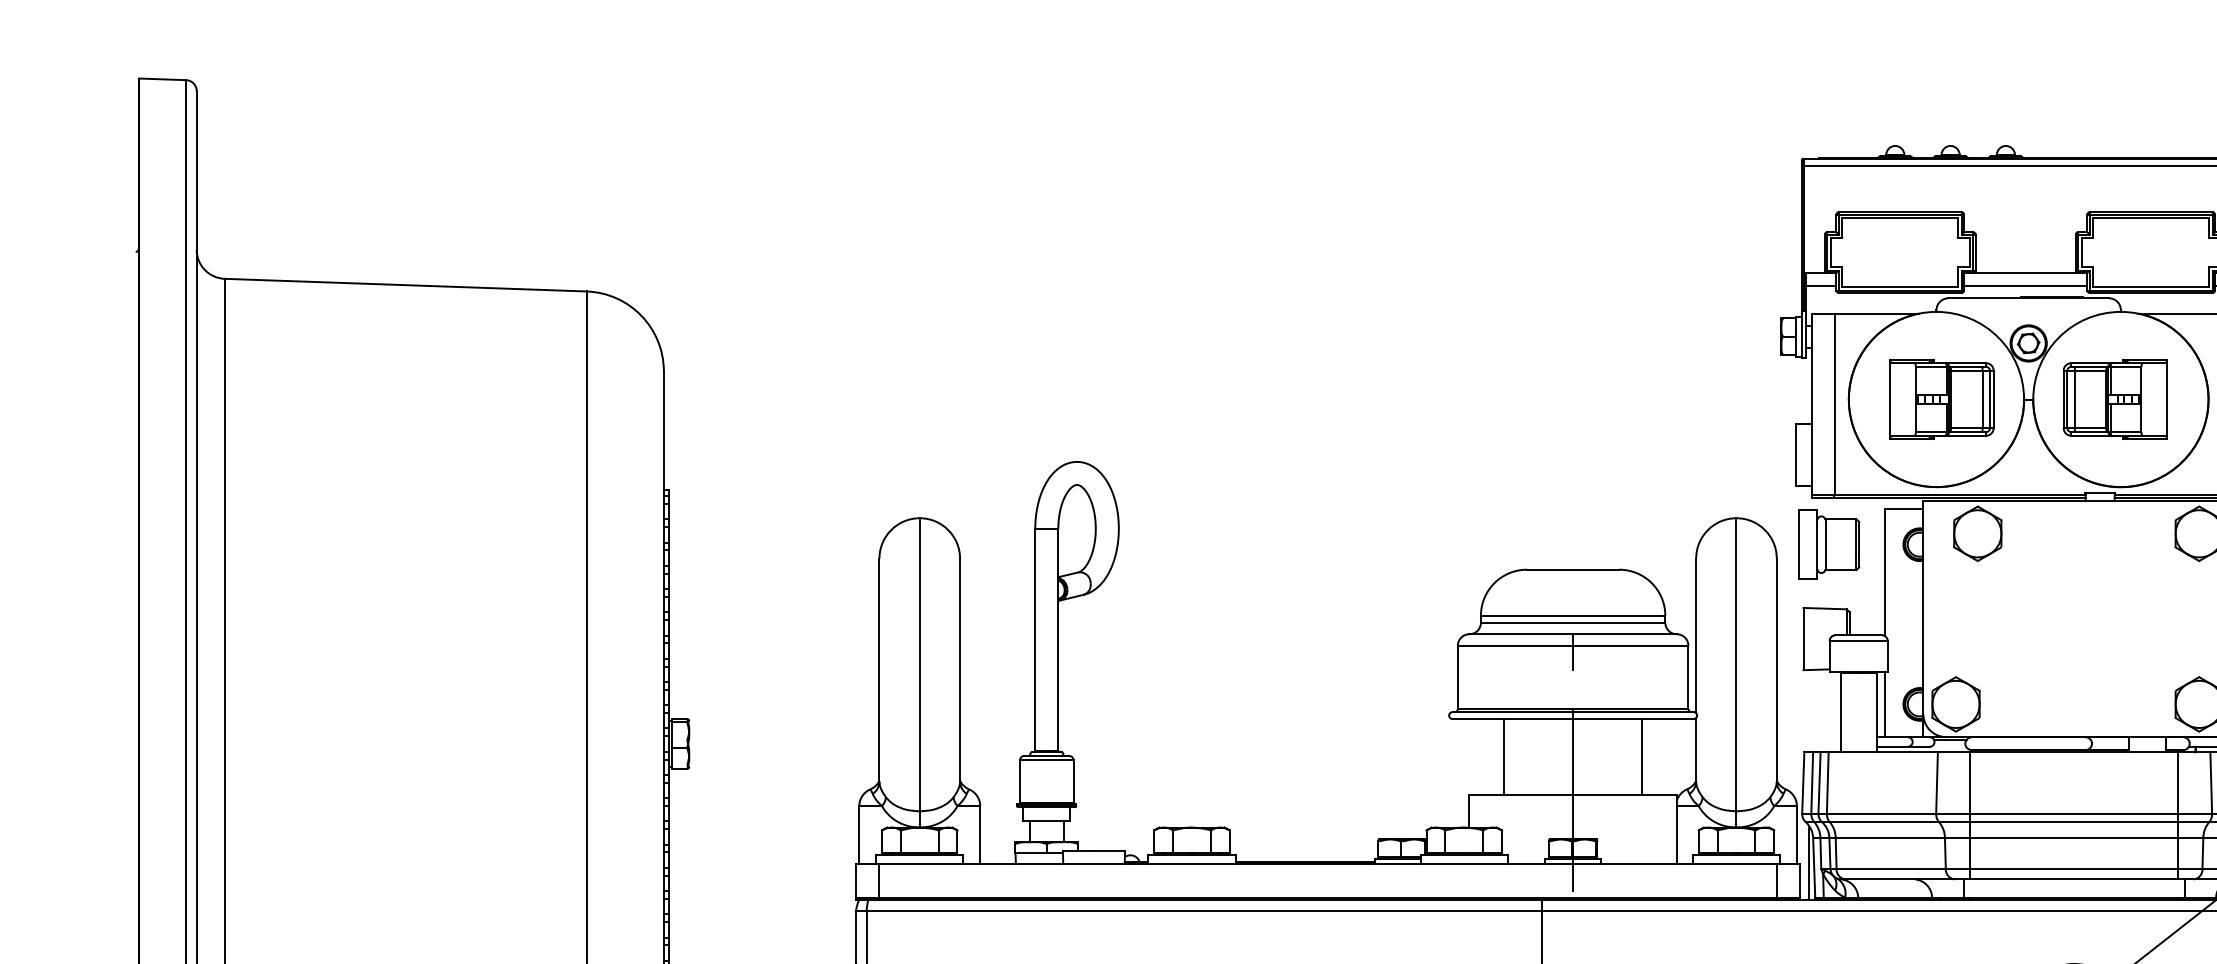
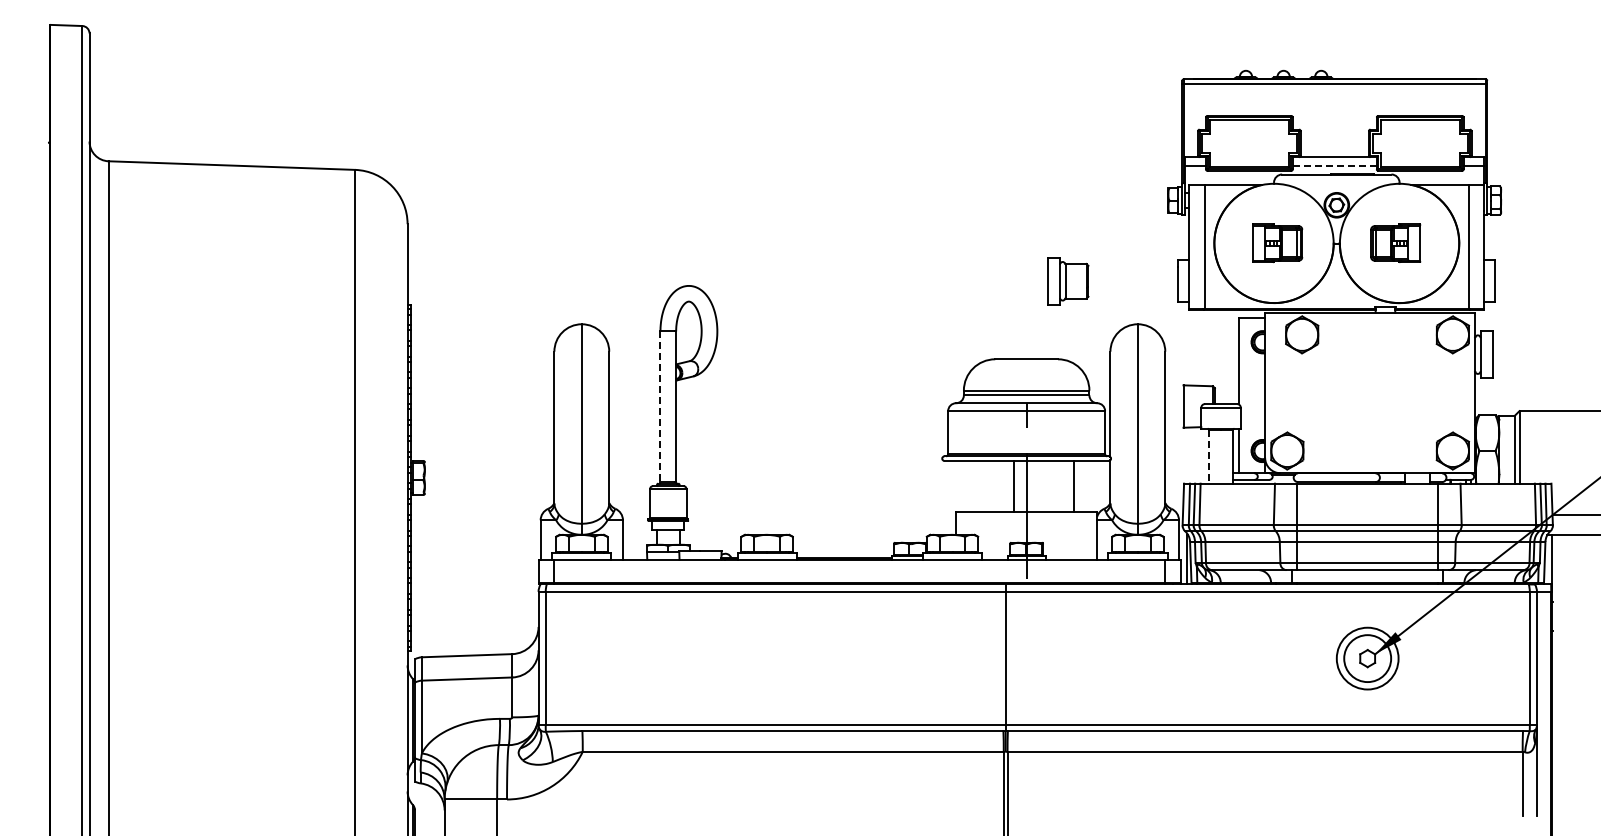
line: (2025, 285) -> (1334, 165), solid -> dashed
part: (1941, 399) -> (1277, 243), size x0.7
part: (2114, 399) -> (1395, 243), size x0.7
part: (1829, 545) -> (1068, 281), moved
line: (1035, 640) -> (660, 407), solid -> dashed
line: (1840, 712) -> (1208, 456), solid -> dashed
line: (1503, 756) -> (1014, 486), moved

